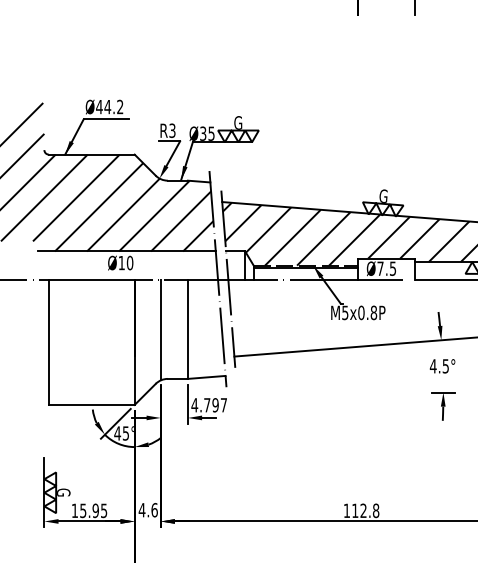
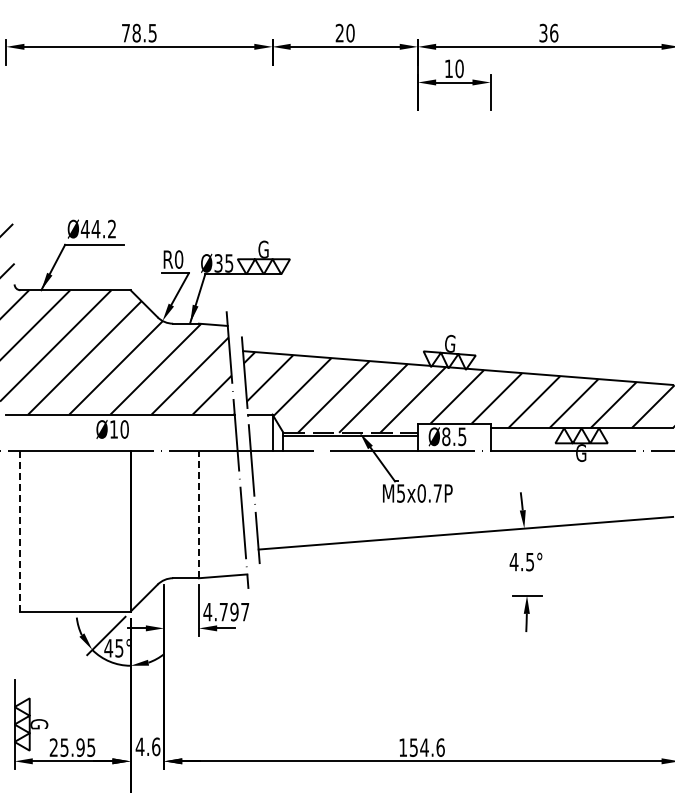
text: (172, 130) -> (179, 259), R3 -> R0
text: (380, 268) -> (446, 436), Ø7.5 -> Ø8.5
text: (373, 312) -> (437, 493), M5x0.8P -> M5x0.7P
line: (187, 329) -> (198, 514), solid -> dashed
line: (161, 330) -> (164, 515), removed
line: (48, 341) -> (20, 530), solid -> dashed
text: (74, 510) -> (53, 747), 15.95 -> 25.95
text: (365, 510) -> (426, 747), 112.8 -> 154.6

